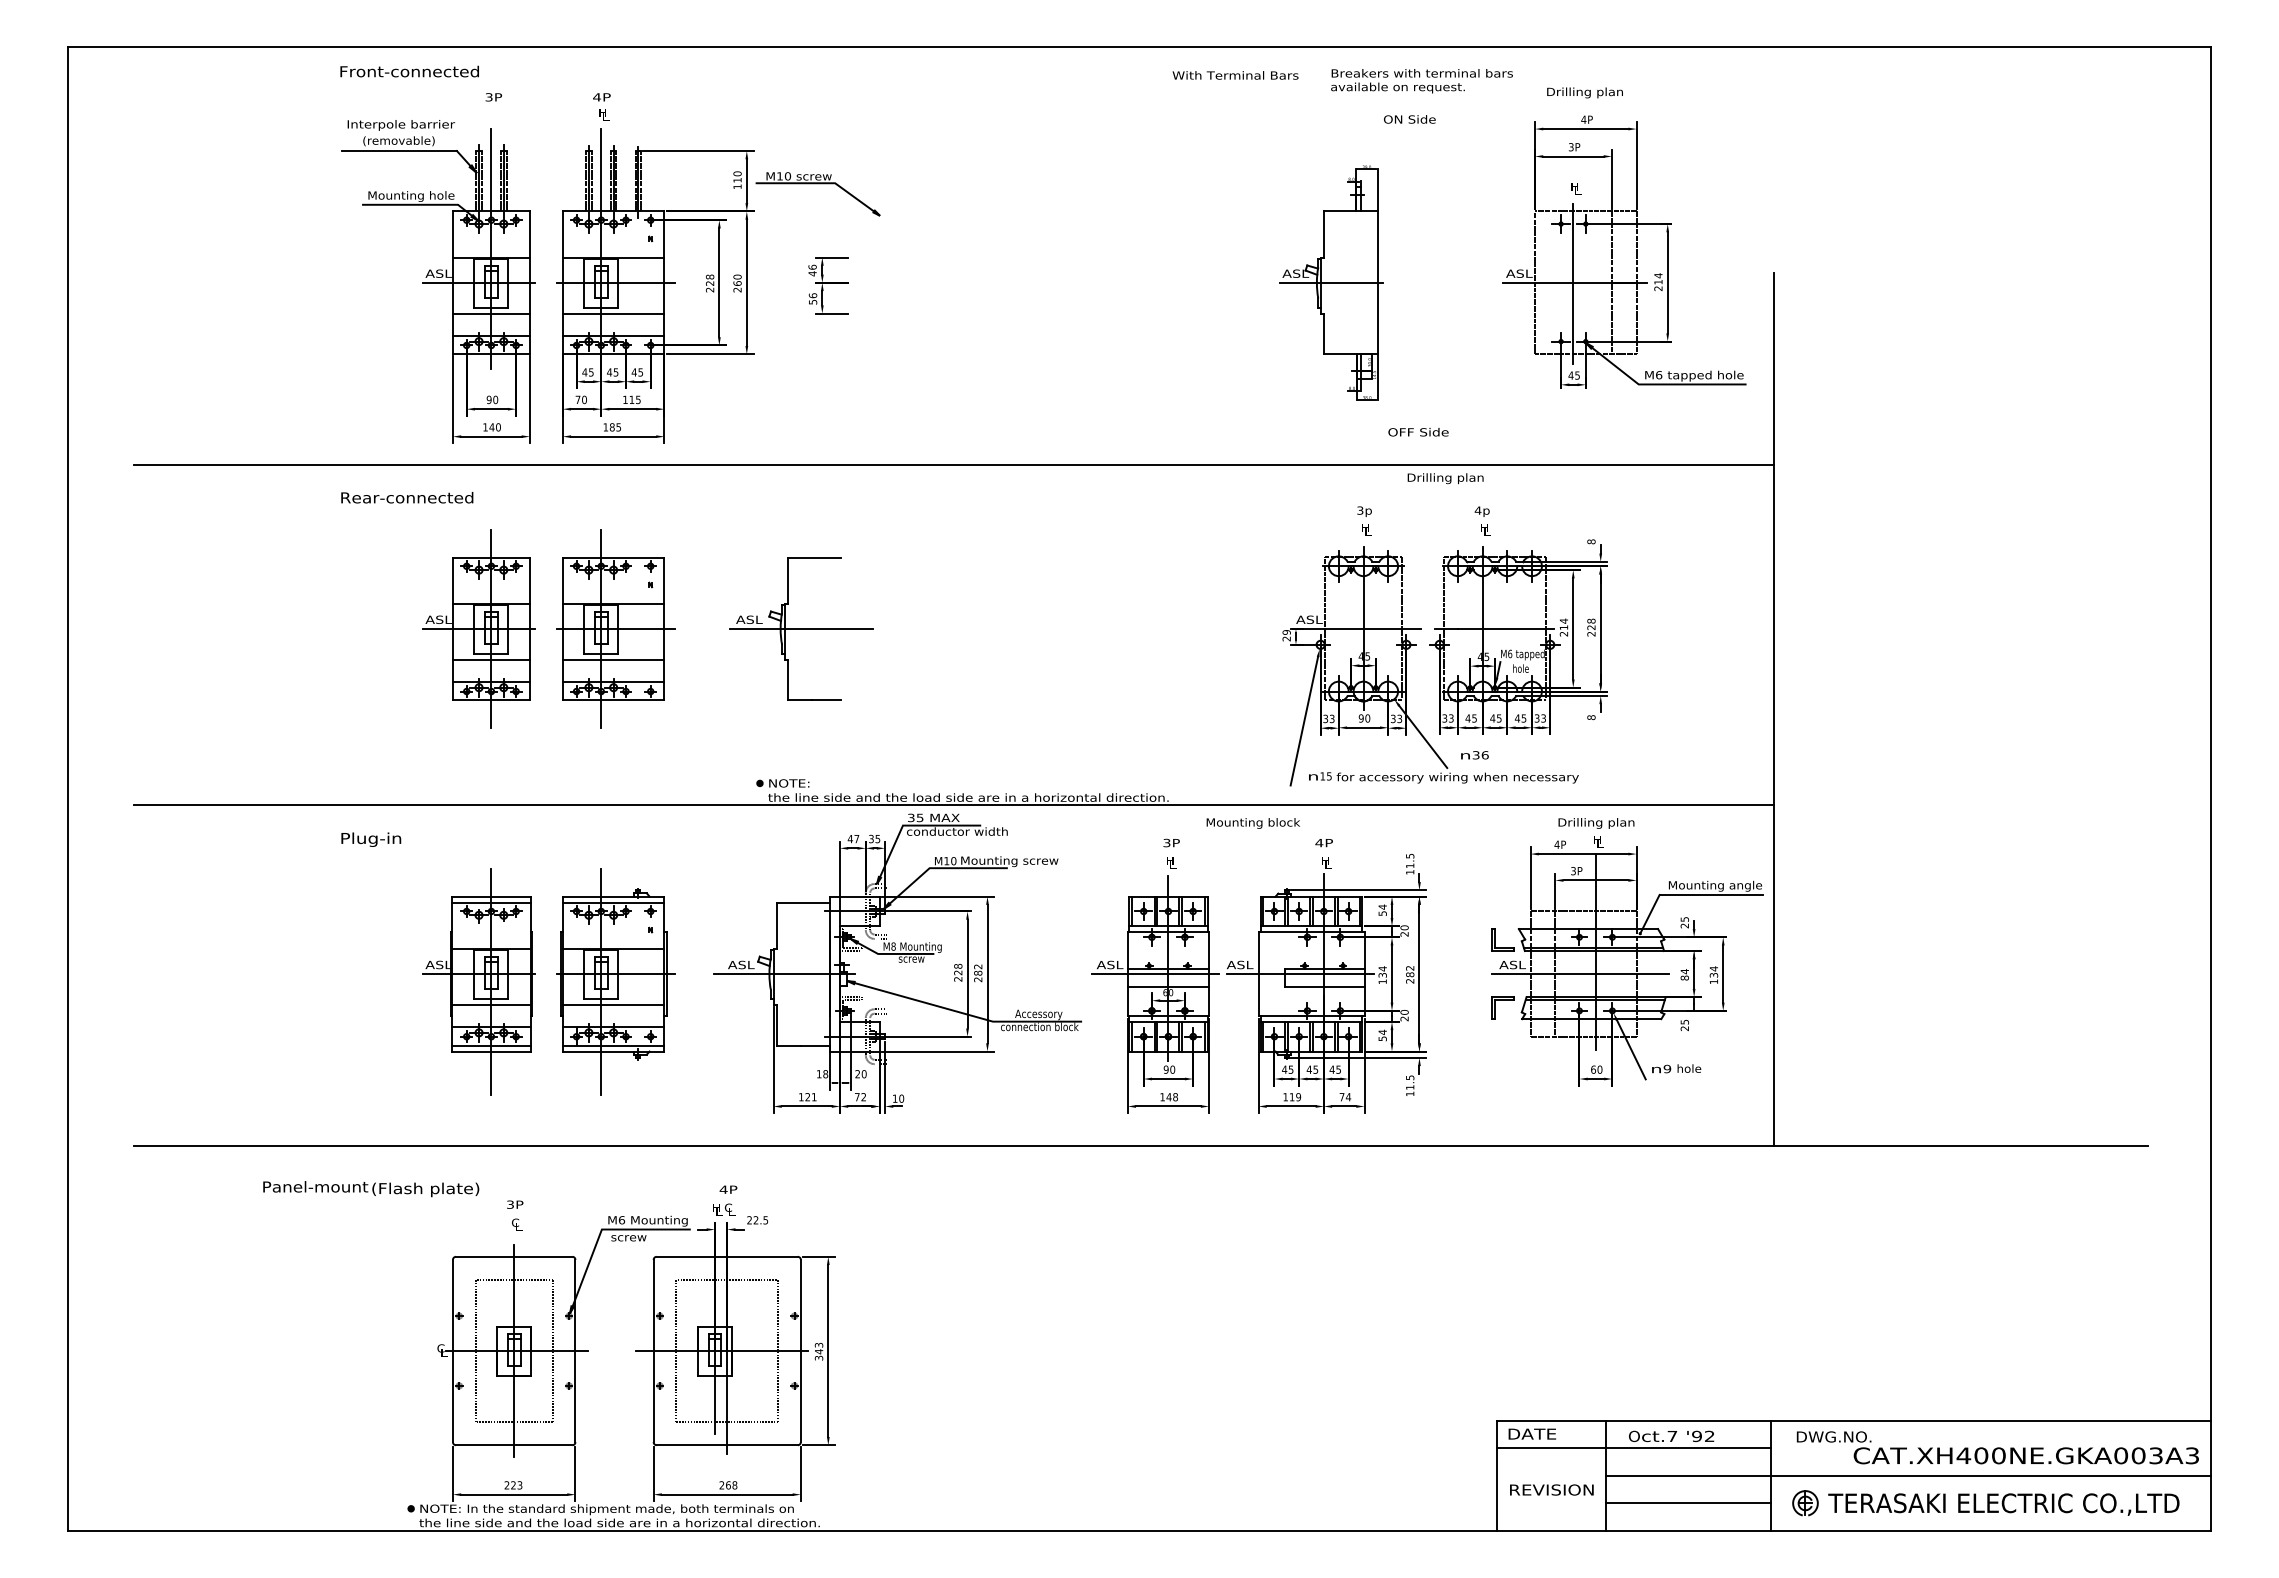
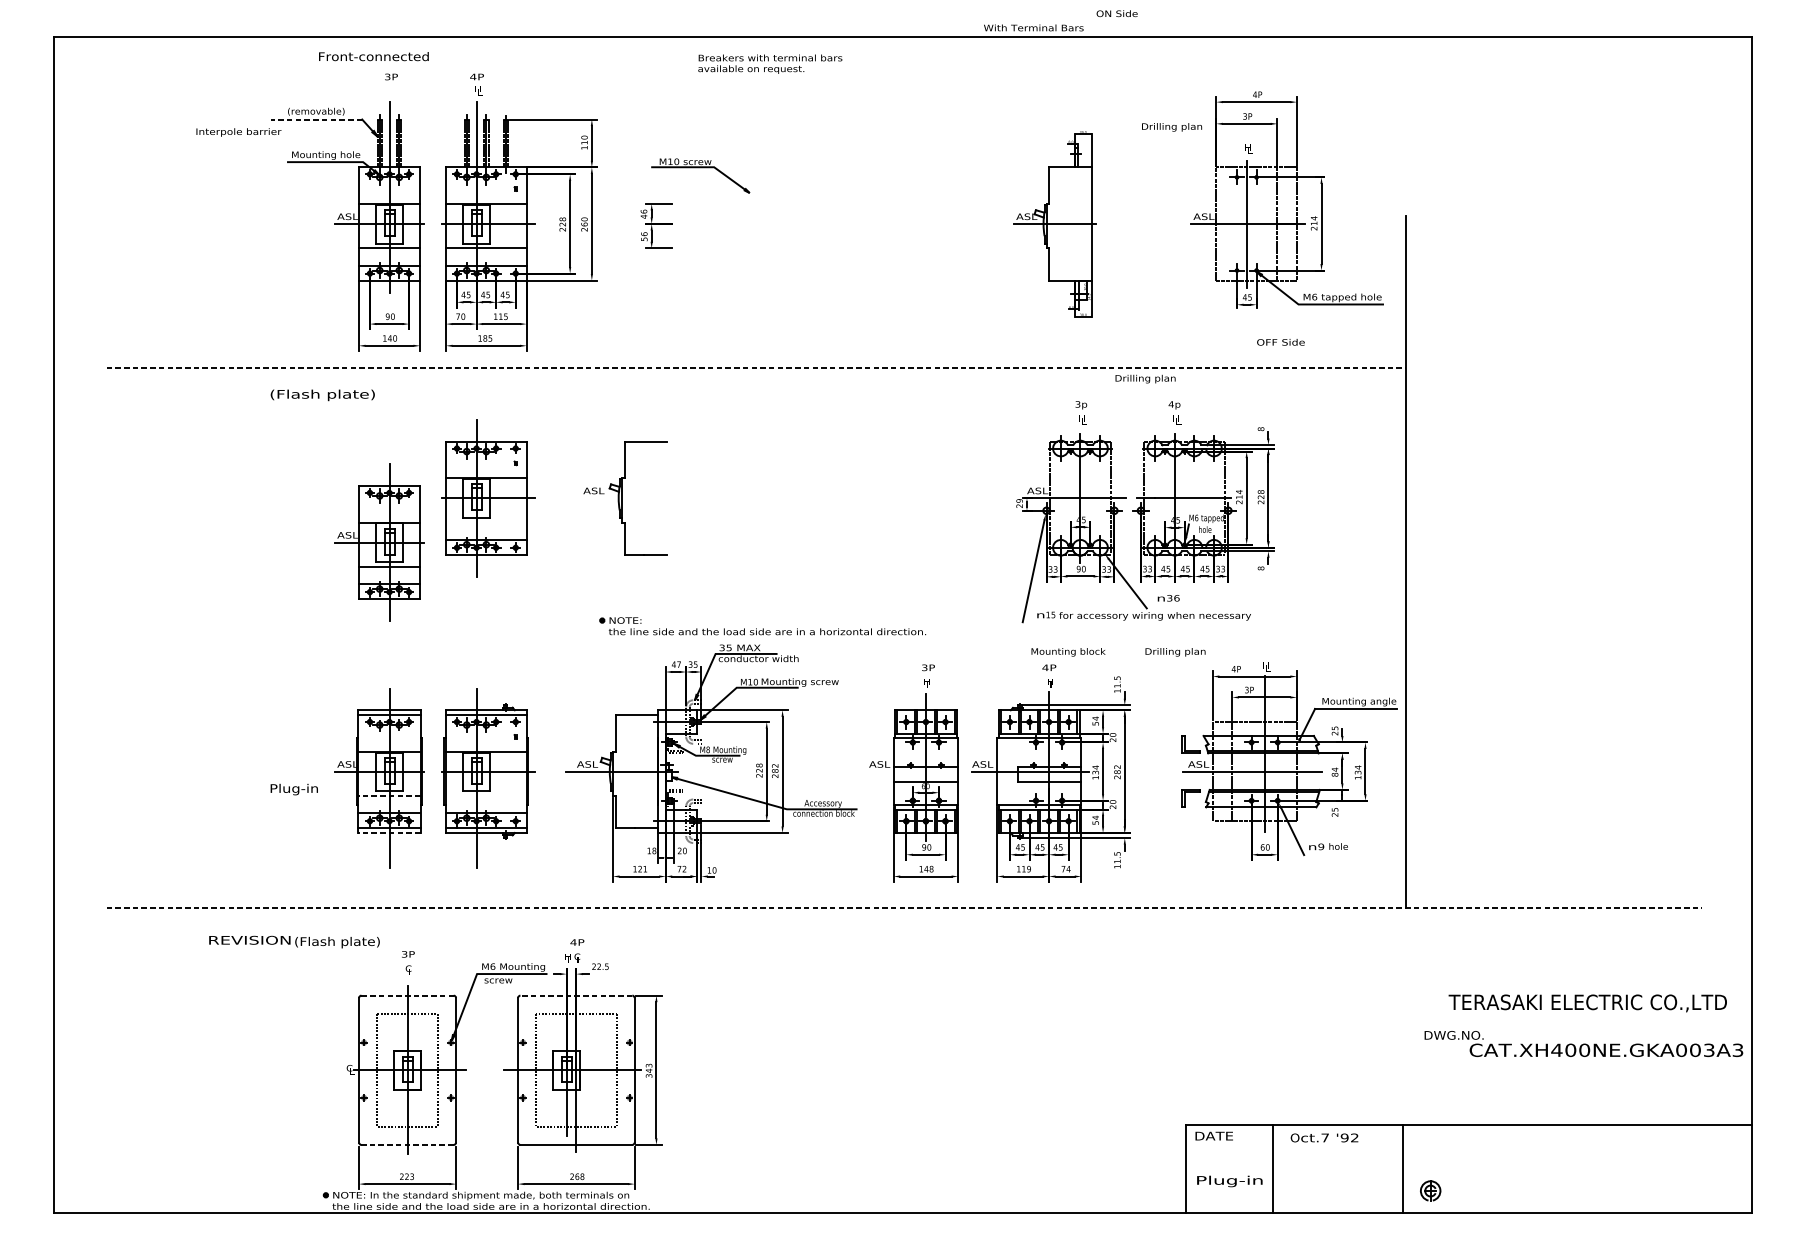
text: (409, 71) -> (373, 56), moved
text: (1235, 75) -> (1033, 28), moved
text: (1421, 81) -> (769, 64), moved
text: (1584, 92) -> (1171, 127), moved
text: (1409, 119) -> (1116, 13), moved
text: (400, 125) -> (238, 132), moved
line: (399, 151) -> (316, 119), solid -> dashed
part: (817, 184) -> (700, 168), moved
text: (1418, 432) -> (1280, 342), moved
line: (954, 464) -> (756, 367), solid -> dashed
text: (407, 499) -> (323, 395), Rear-connected -> (Flash plate)
part: (478, 628) -> (379, 542), moved
line: (801, 628) -> (635, 497), removed
line: (613, 659) -> (486, 522), removed
line: (953, 805) -> (755, 638), removed
text: (1252, 823) -> (1067, 652), moved
text: (1596, 823) -> (1175, 652), moved
text: (371, 839) -> (294, 789), moved
line: (1155, 974) -> (915, 771), removed
line: (490, 1004) -> (388, 795), solid -> dashed
line: (613, 1004) -> (486, 795), removed
line: (490, 1051) -> (388, 832), solid -> dashed
line: (1141, 1146) -> (904, 908), solid -> dashed
text: (315, 1186) -> (250, 939), Panel-mount -> REVISION
line: (514, 1256) -> (407, 995), solid -> dashed
line: (727, 1256) -> (576, 995), solid -> dashed
line: (513, 1445) -> (407, 1145), solid -> dashed
text: (1997, 1447) -> (1583, 1043), moved
line: (1633, 1448) -> (1294, 1147), removed
line: (1908, 1475) -> (1512, 1168), removed
text: (1551, 1491) -> (1229, 1181), REVISION -> Plug-in
line: (1688, 1503) -> (1337, 1191), removed
text: (2003, 1504) -> (1587, 1003), moved

